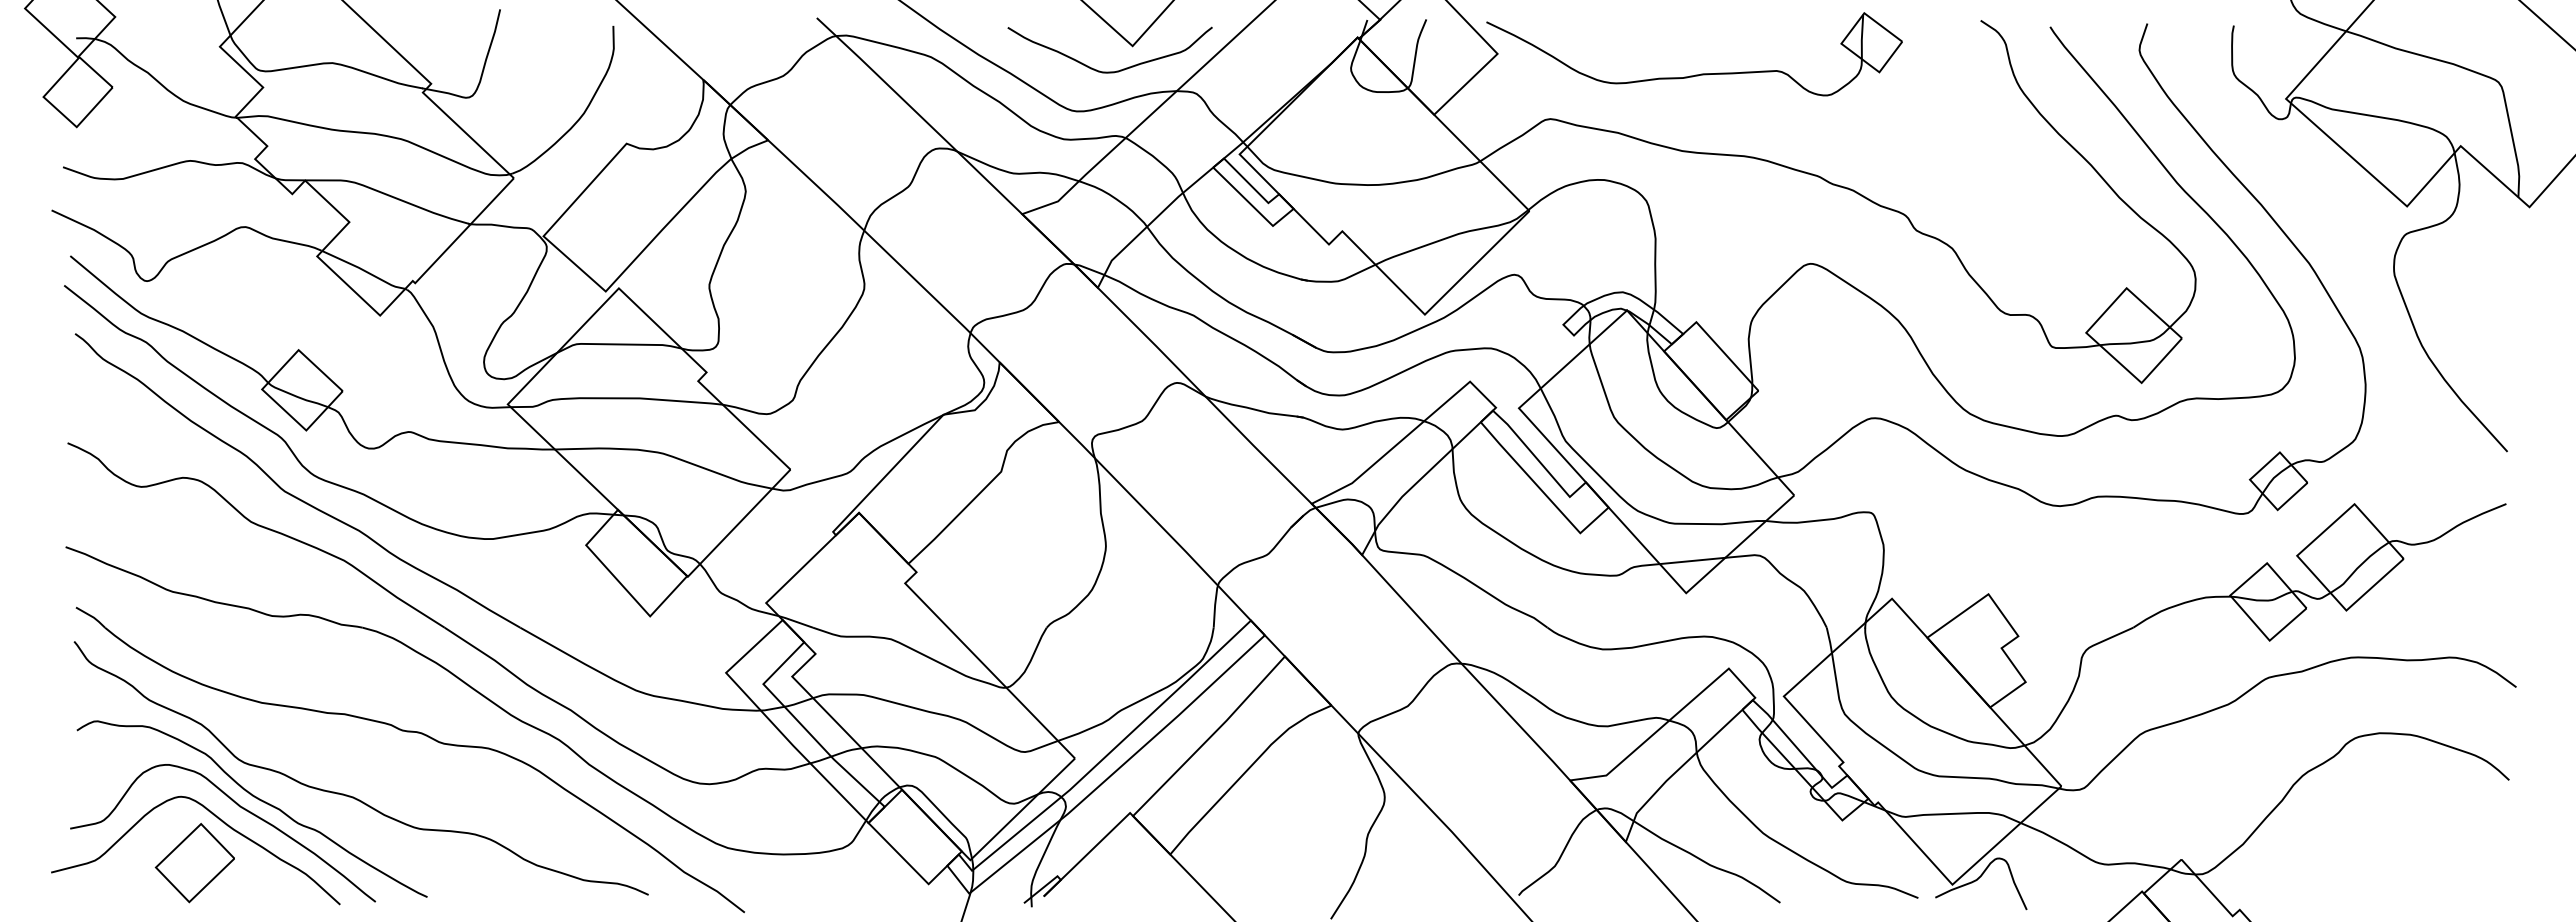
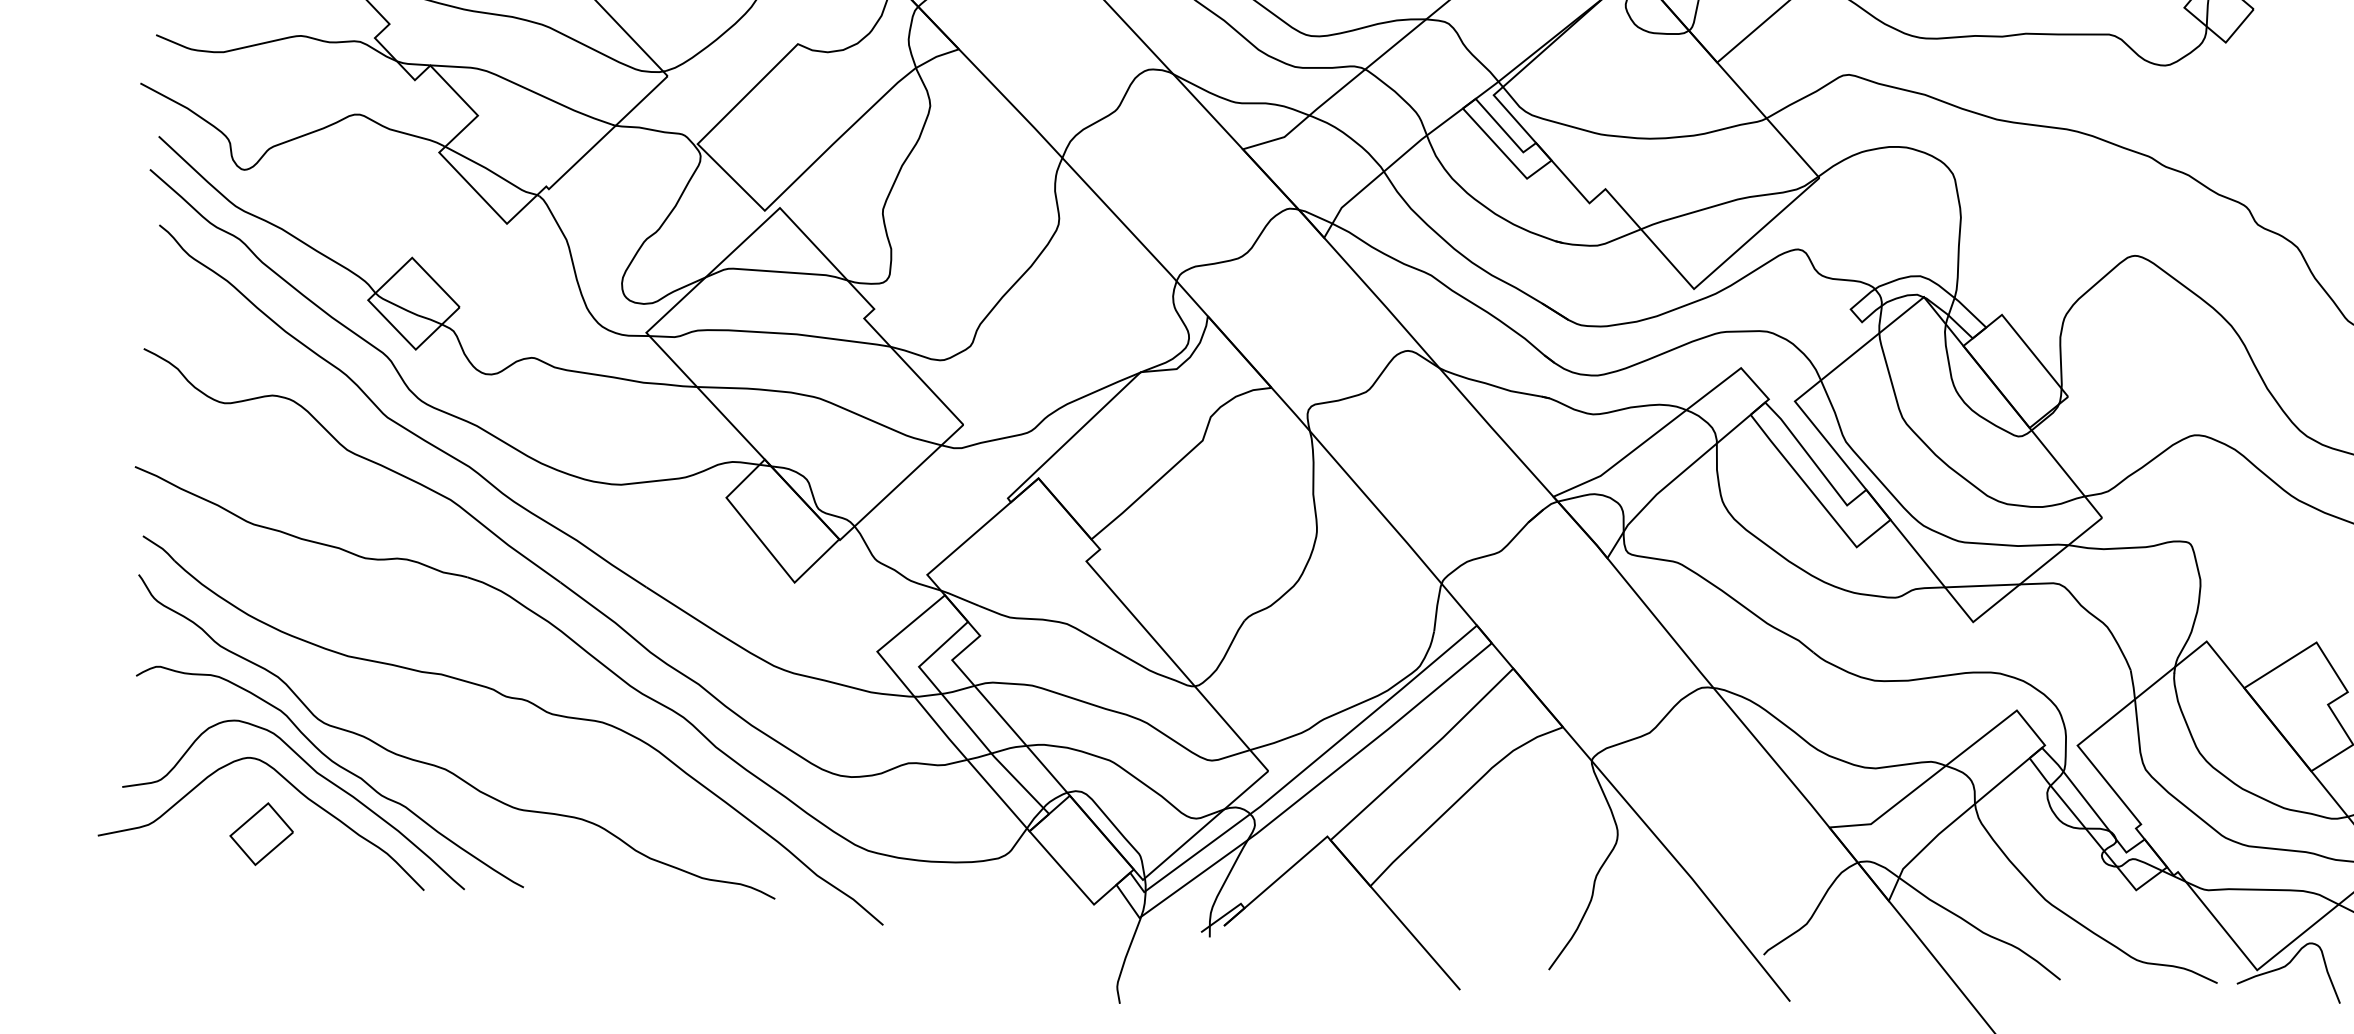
part: (194, 863) -> (261, 834), size x0.7

